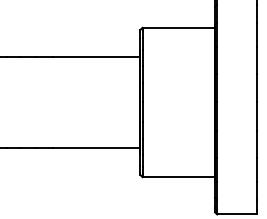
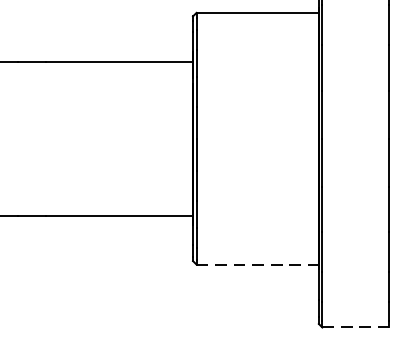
line: (179, 177) -> (258, 265), solid -> dashed
line: (236, 214) -> (354, 327), solid -> dashed

